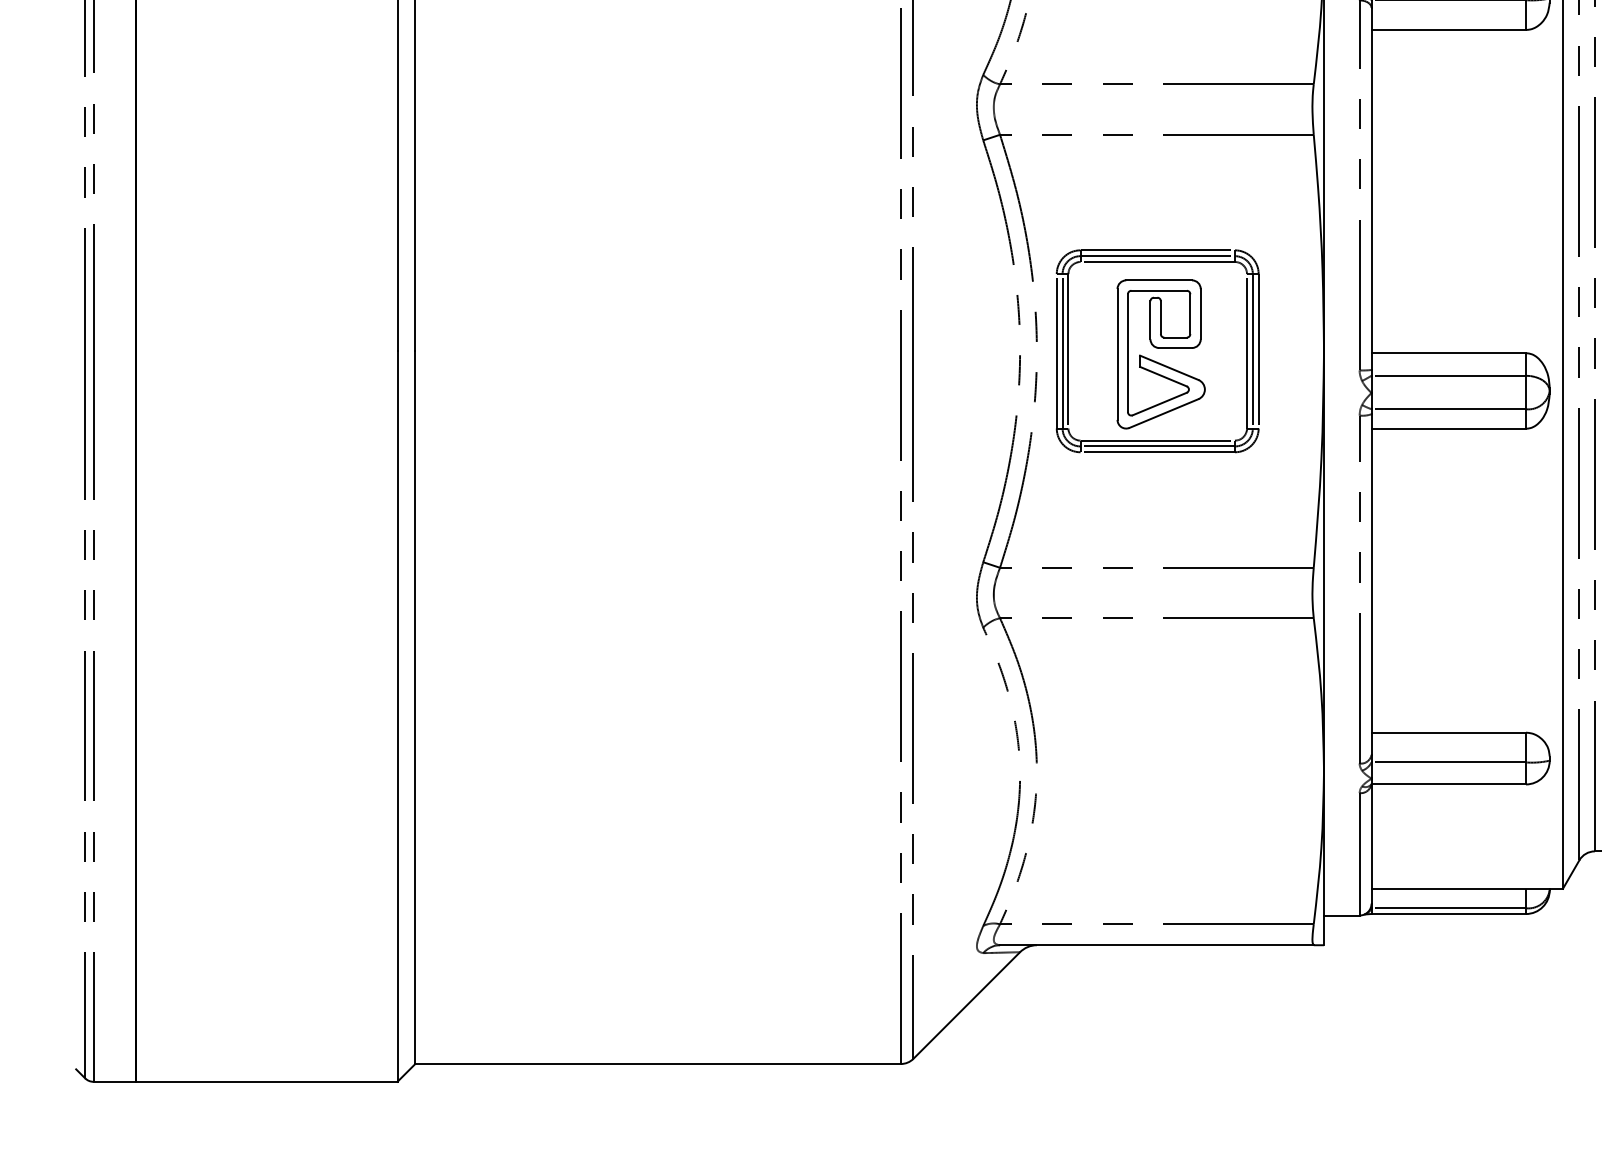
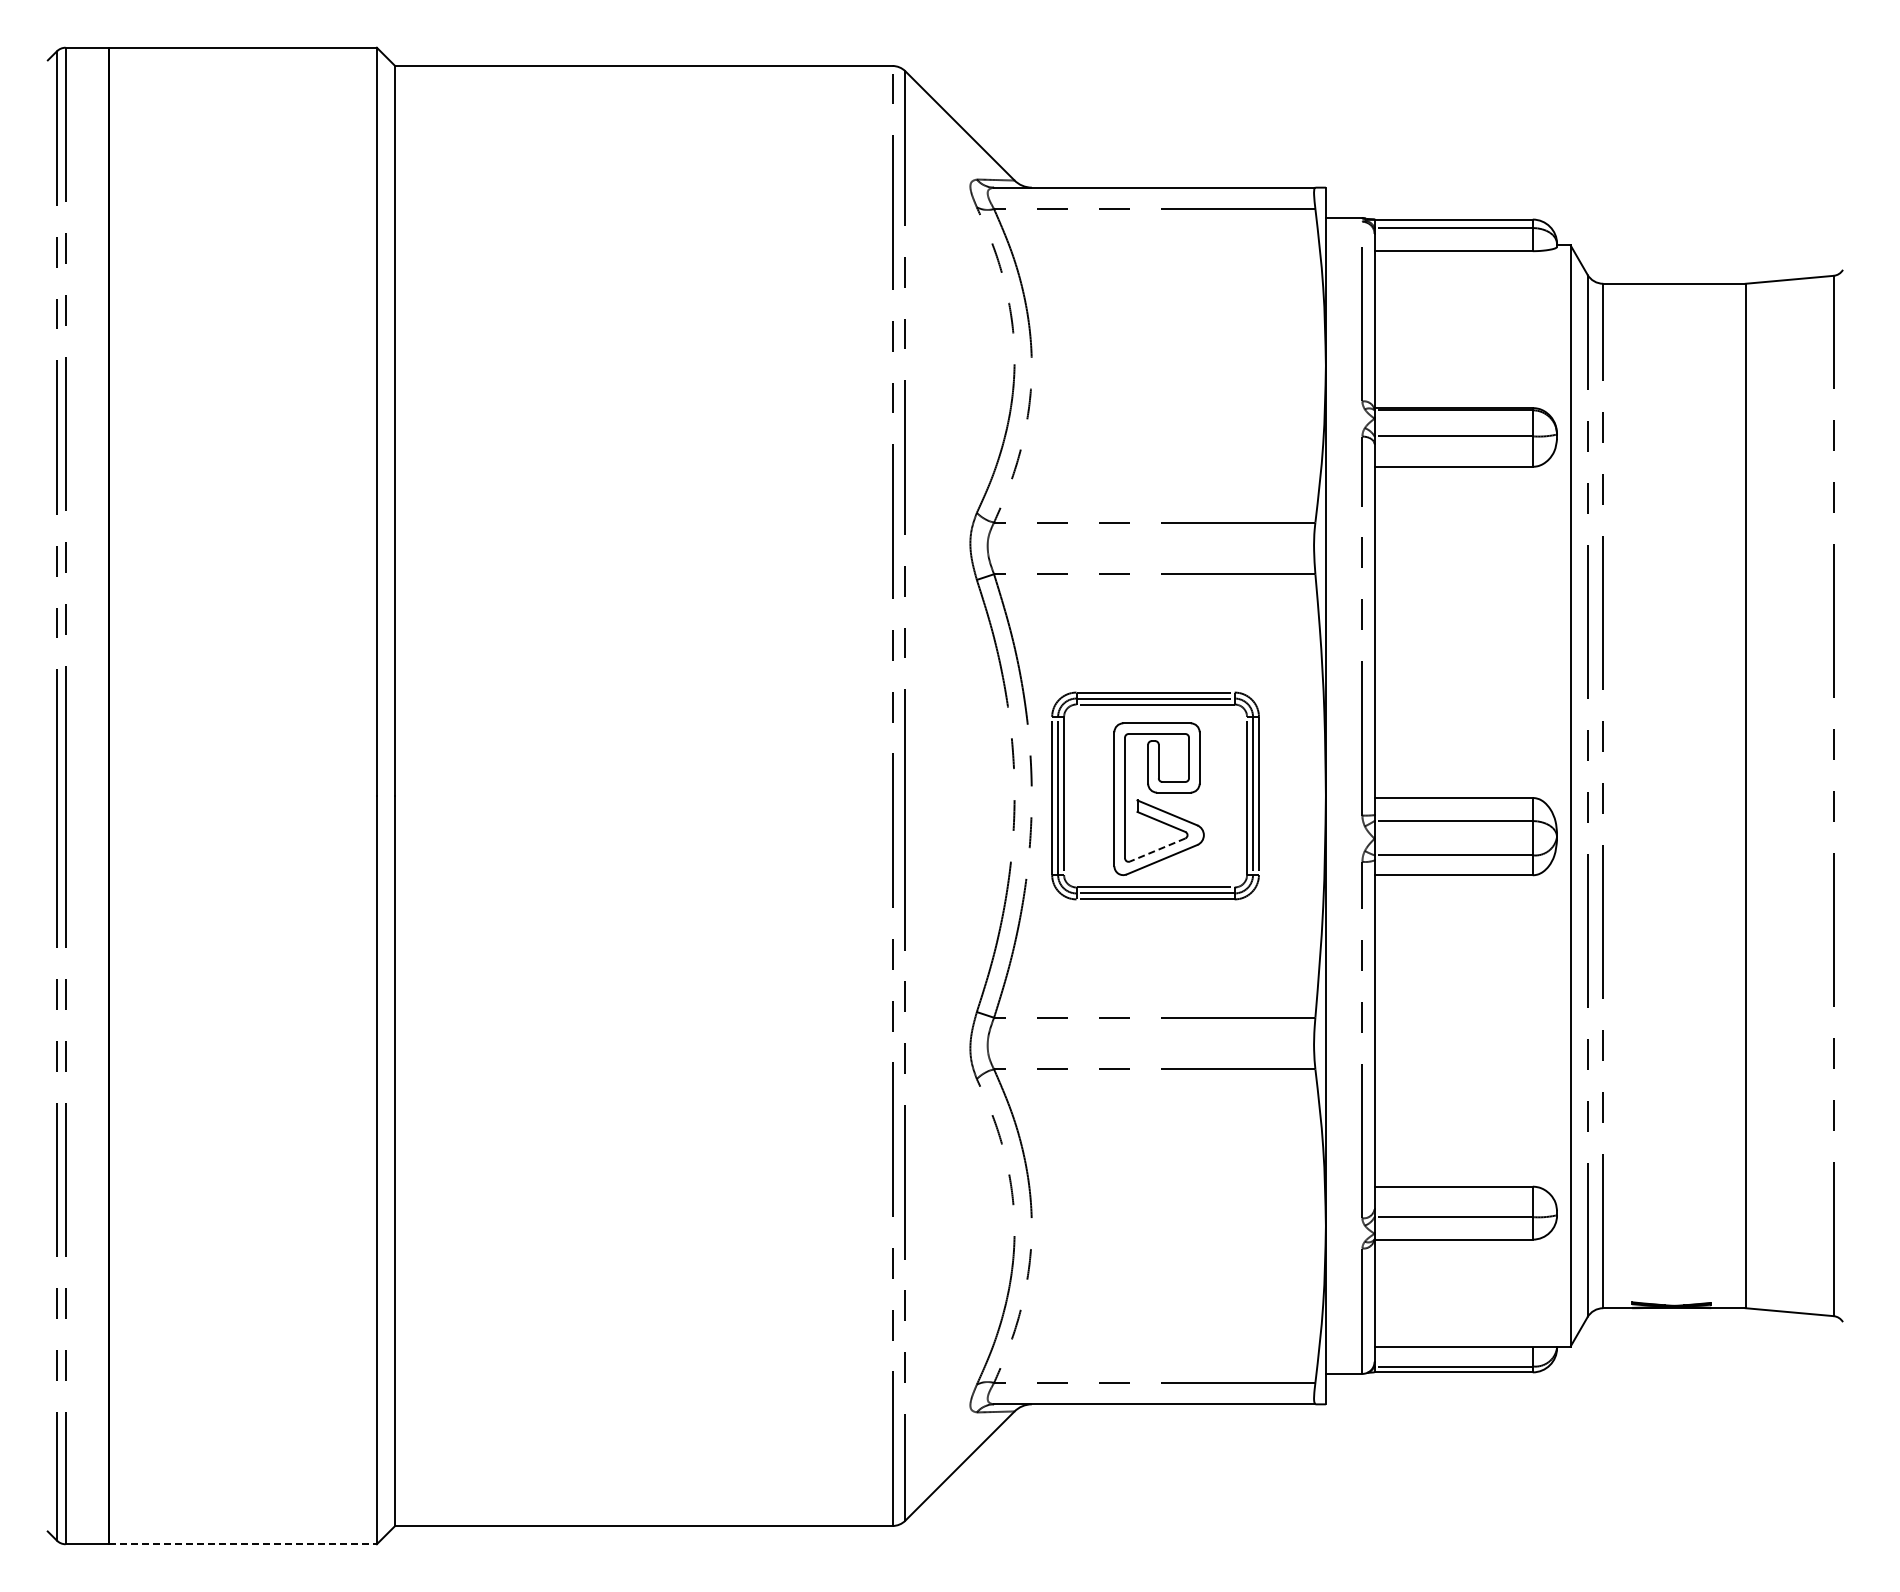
line: (1159, 404) -> (1157, 850), solid -> dashed
line: (267, 1082) -> (243, 1544), solid -> dashed

